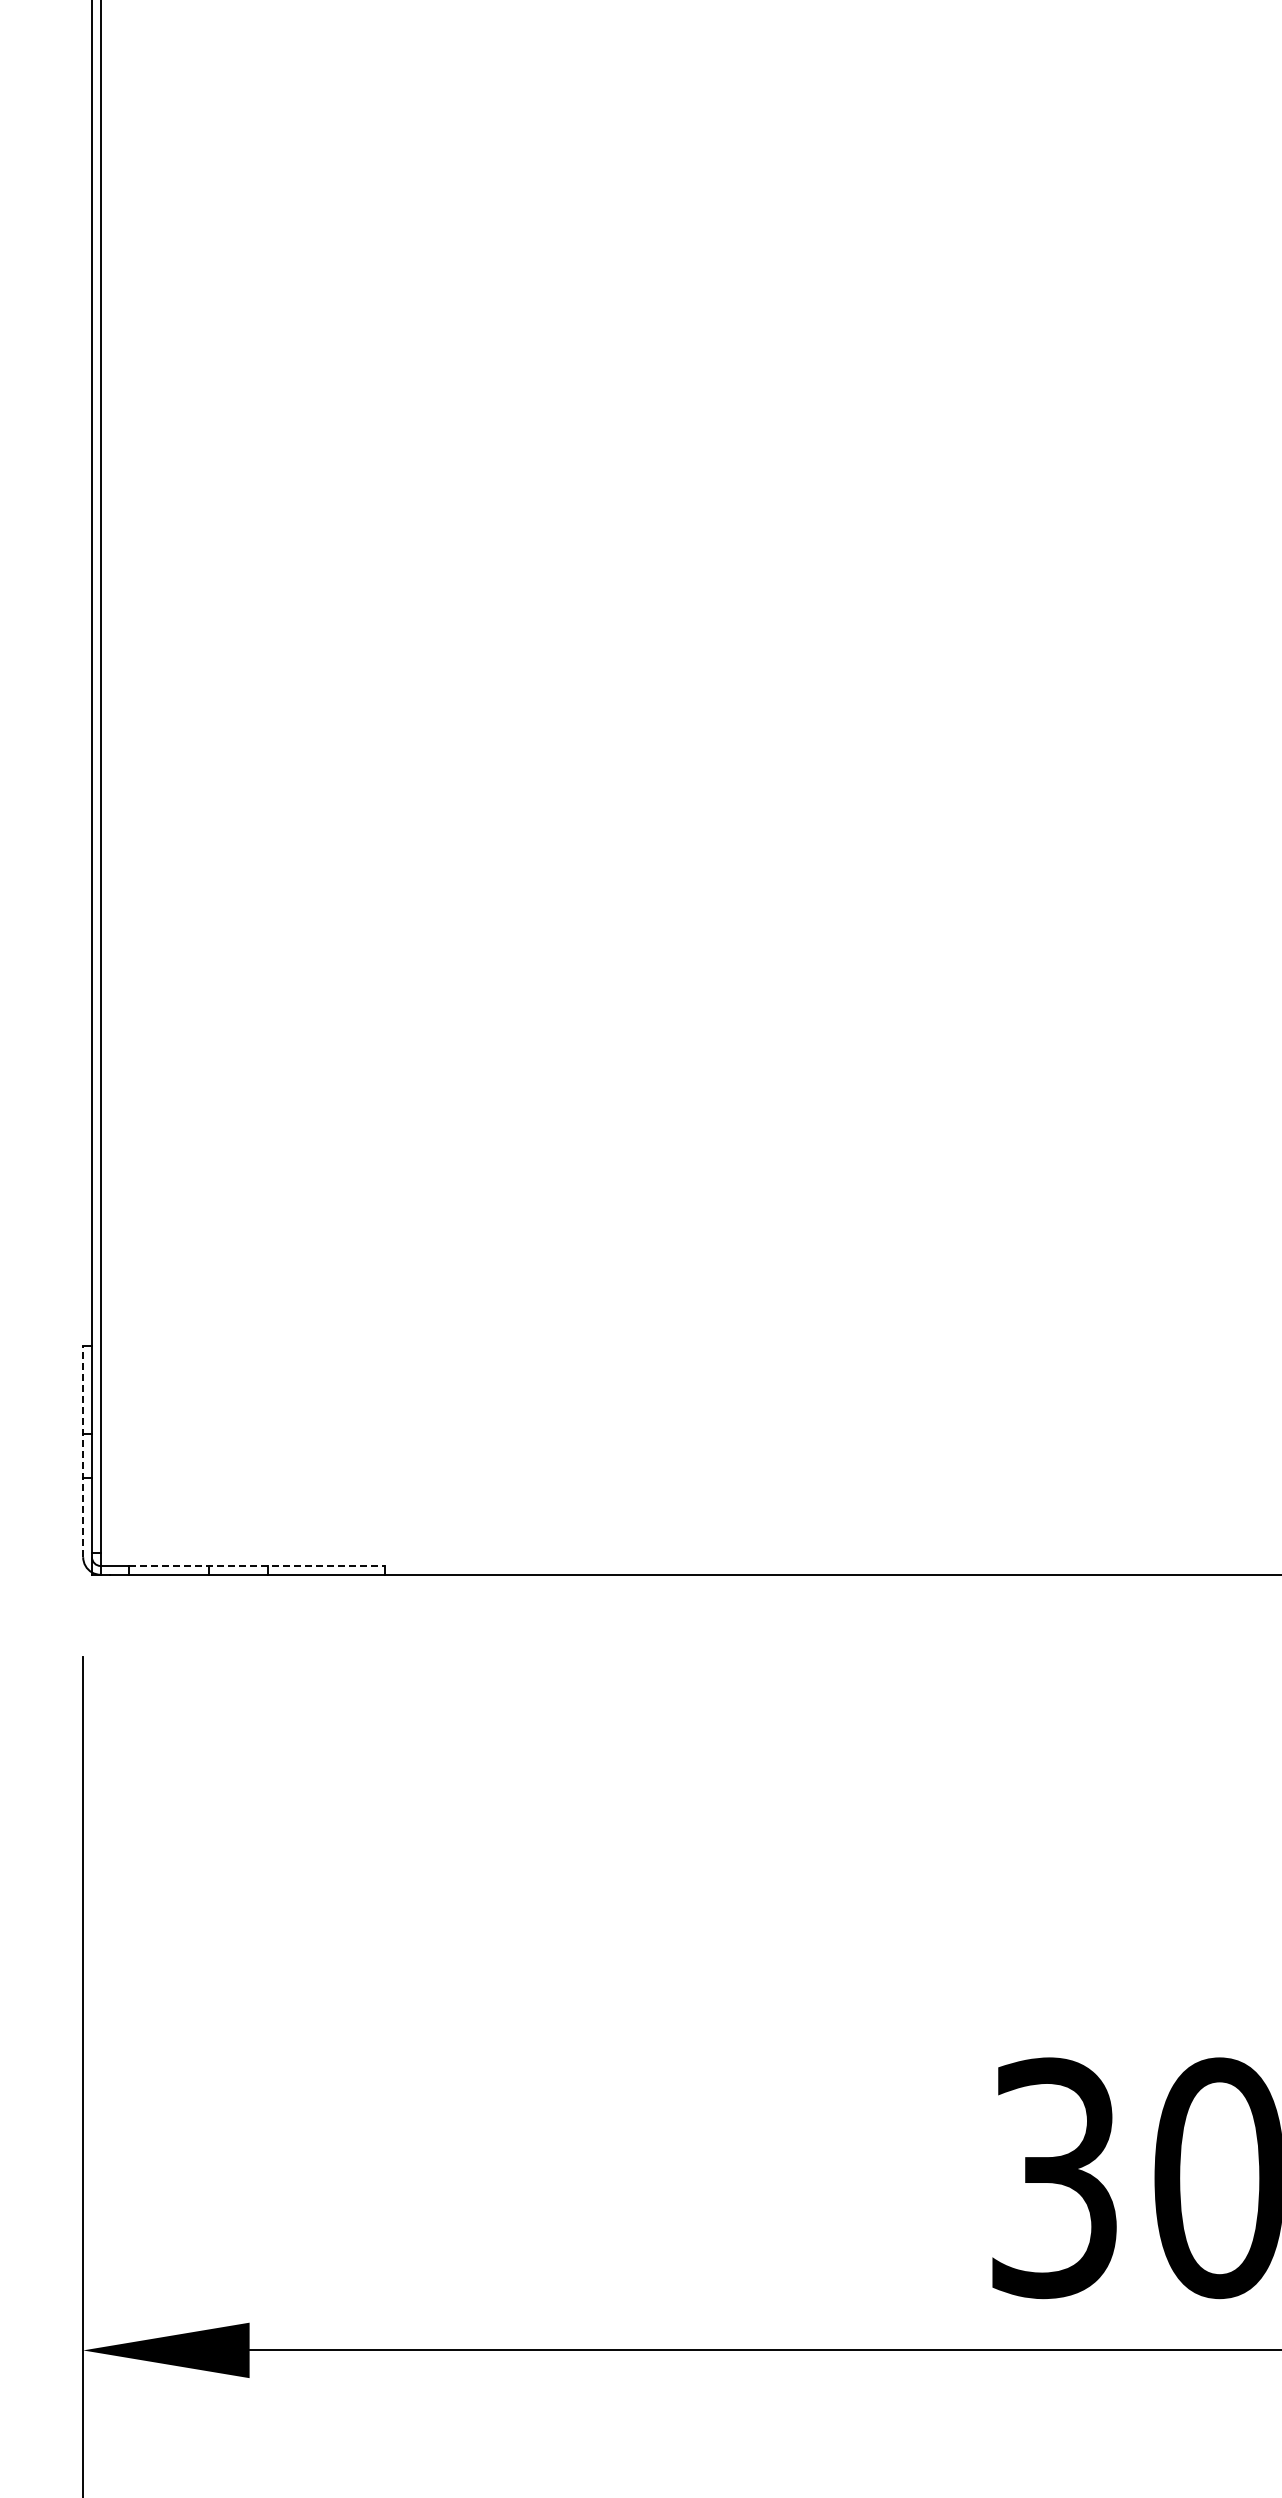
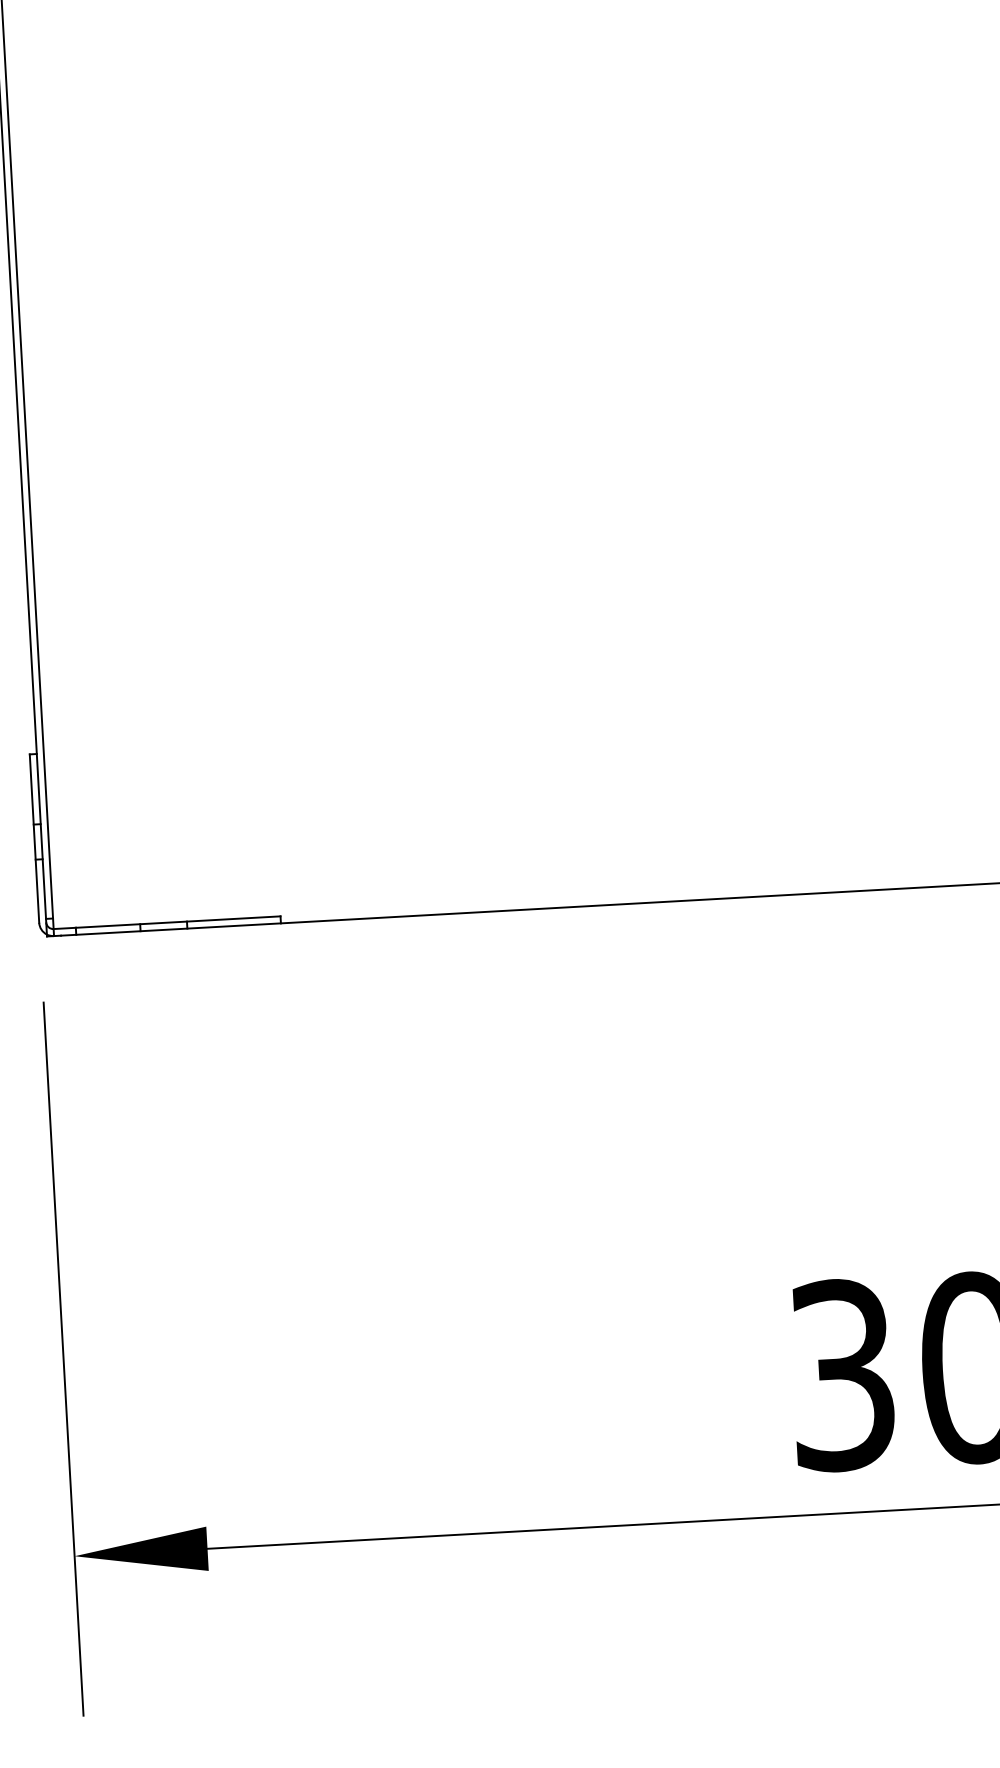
line: (83, 1451) -> (34, 838), dashed -> solid
line: (257, 1566) -> (178, 922), dashed -> solid

